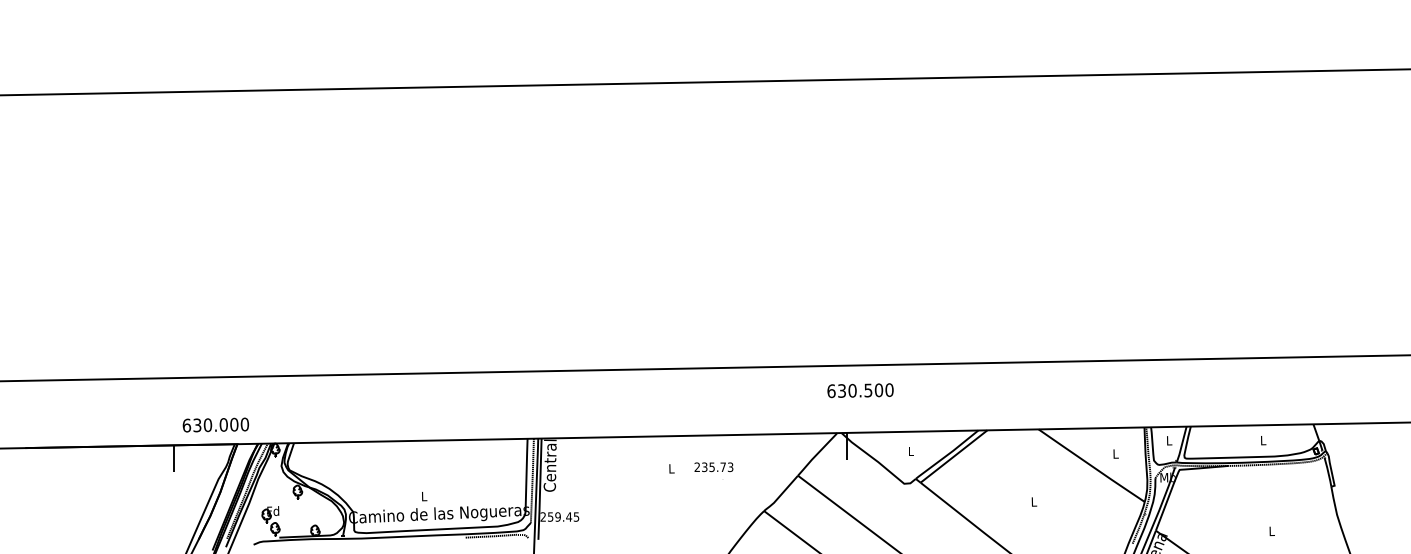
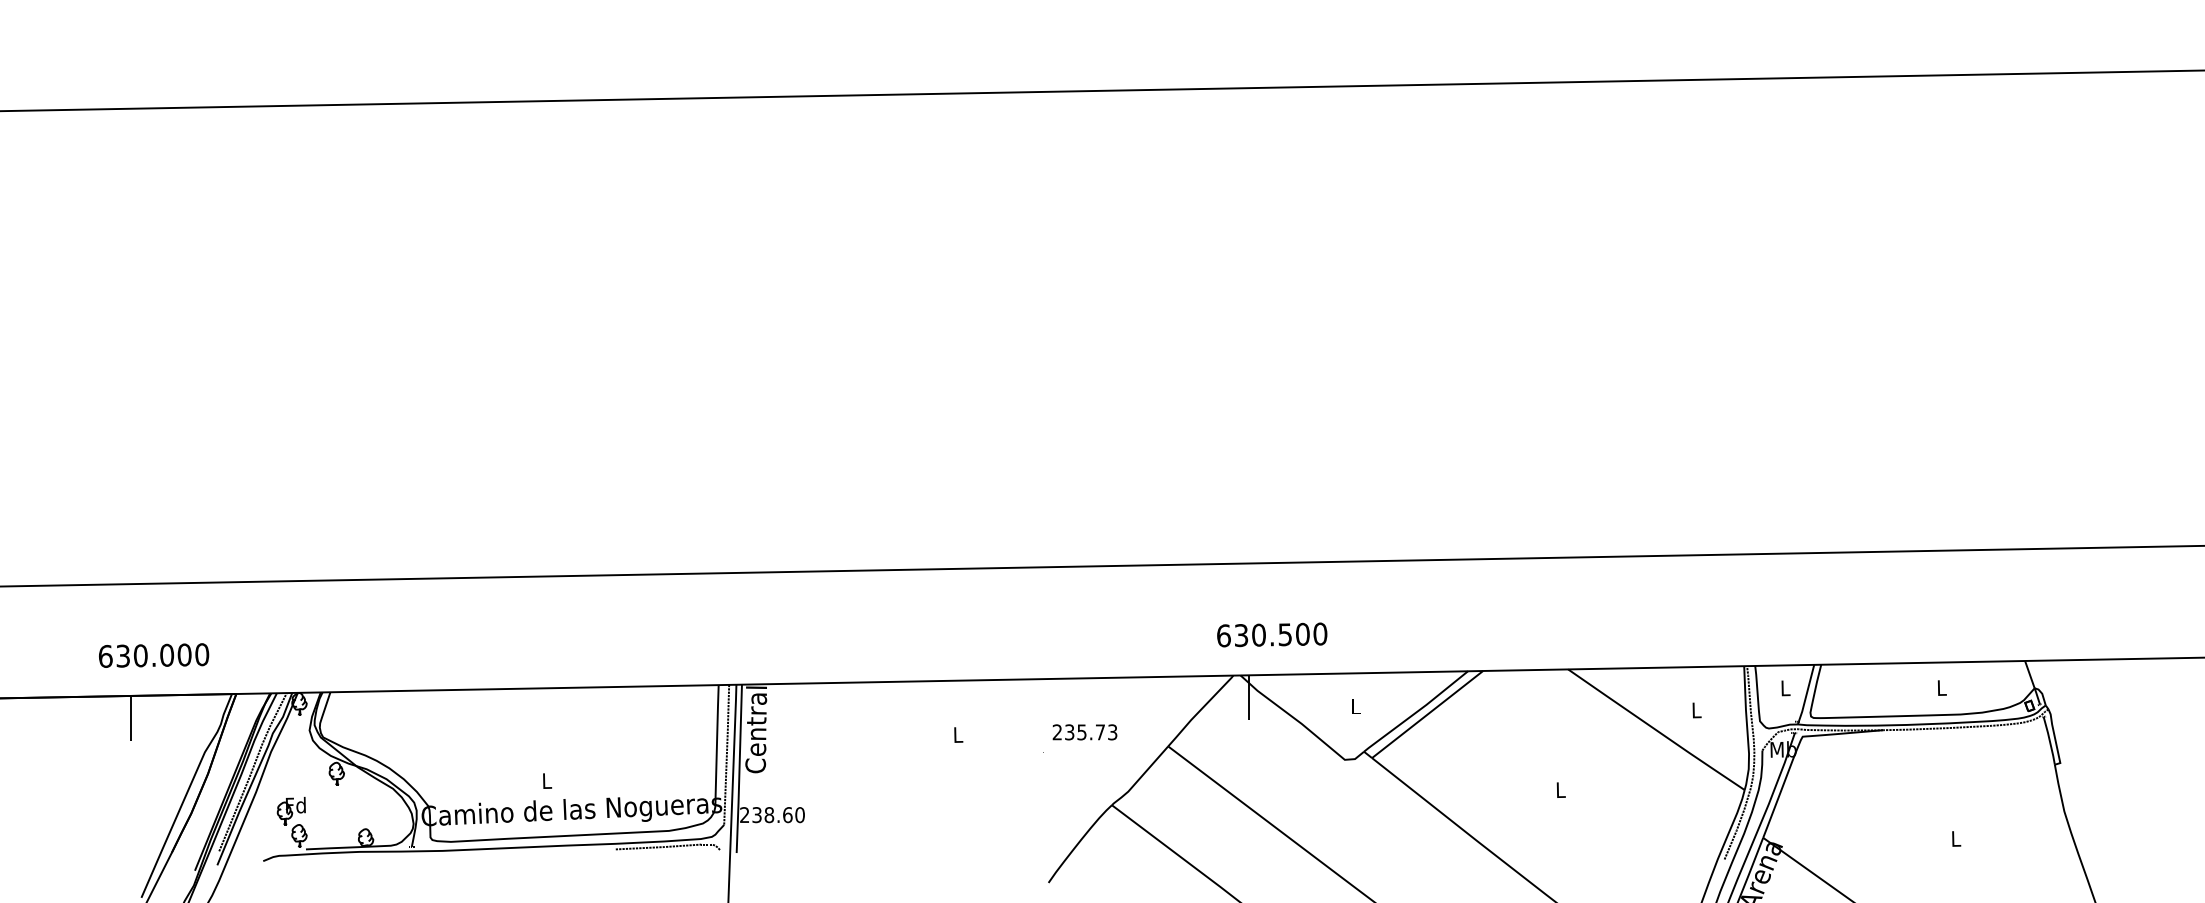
text: (860, 390) -> (1272, 634), moved
text: (215, 424) -> (153, 654), moved
text: (713, 467) -> (1084, 732), moved
text: (563, 516) -> (778, 814), 259.45 -> 238.60

